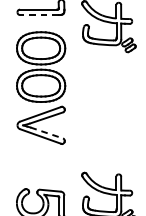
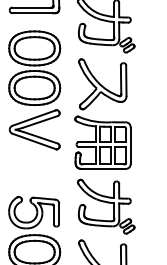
line: (39, 15) -> (32, 13), dashed -> solid
part: (105, 117) -> (102, 121), added
line: (47, 132) -> (41, 137), dashed -> solid

